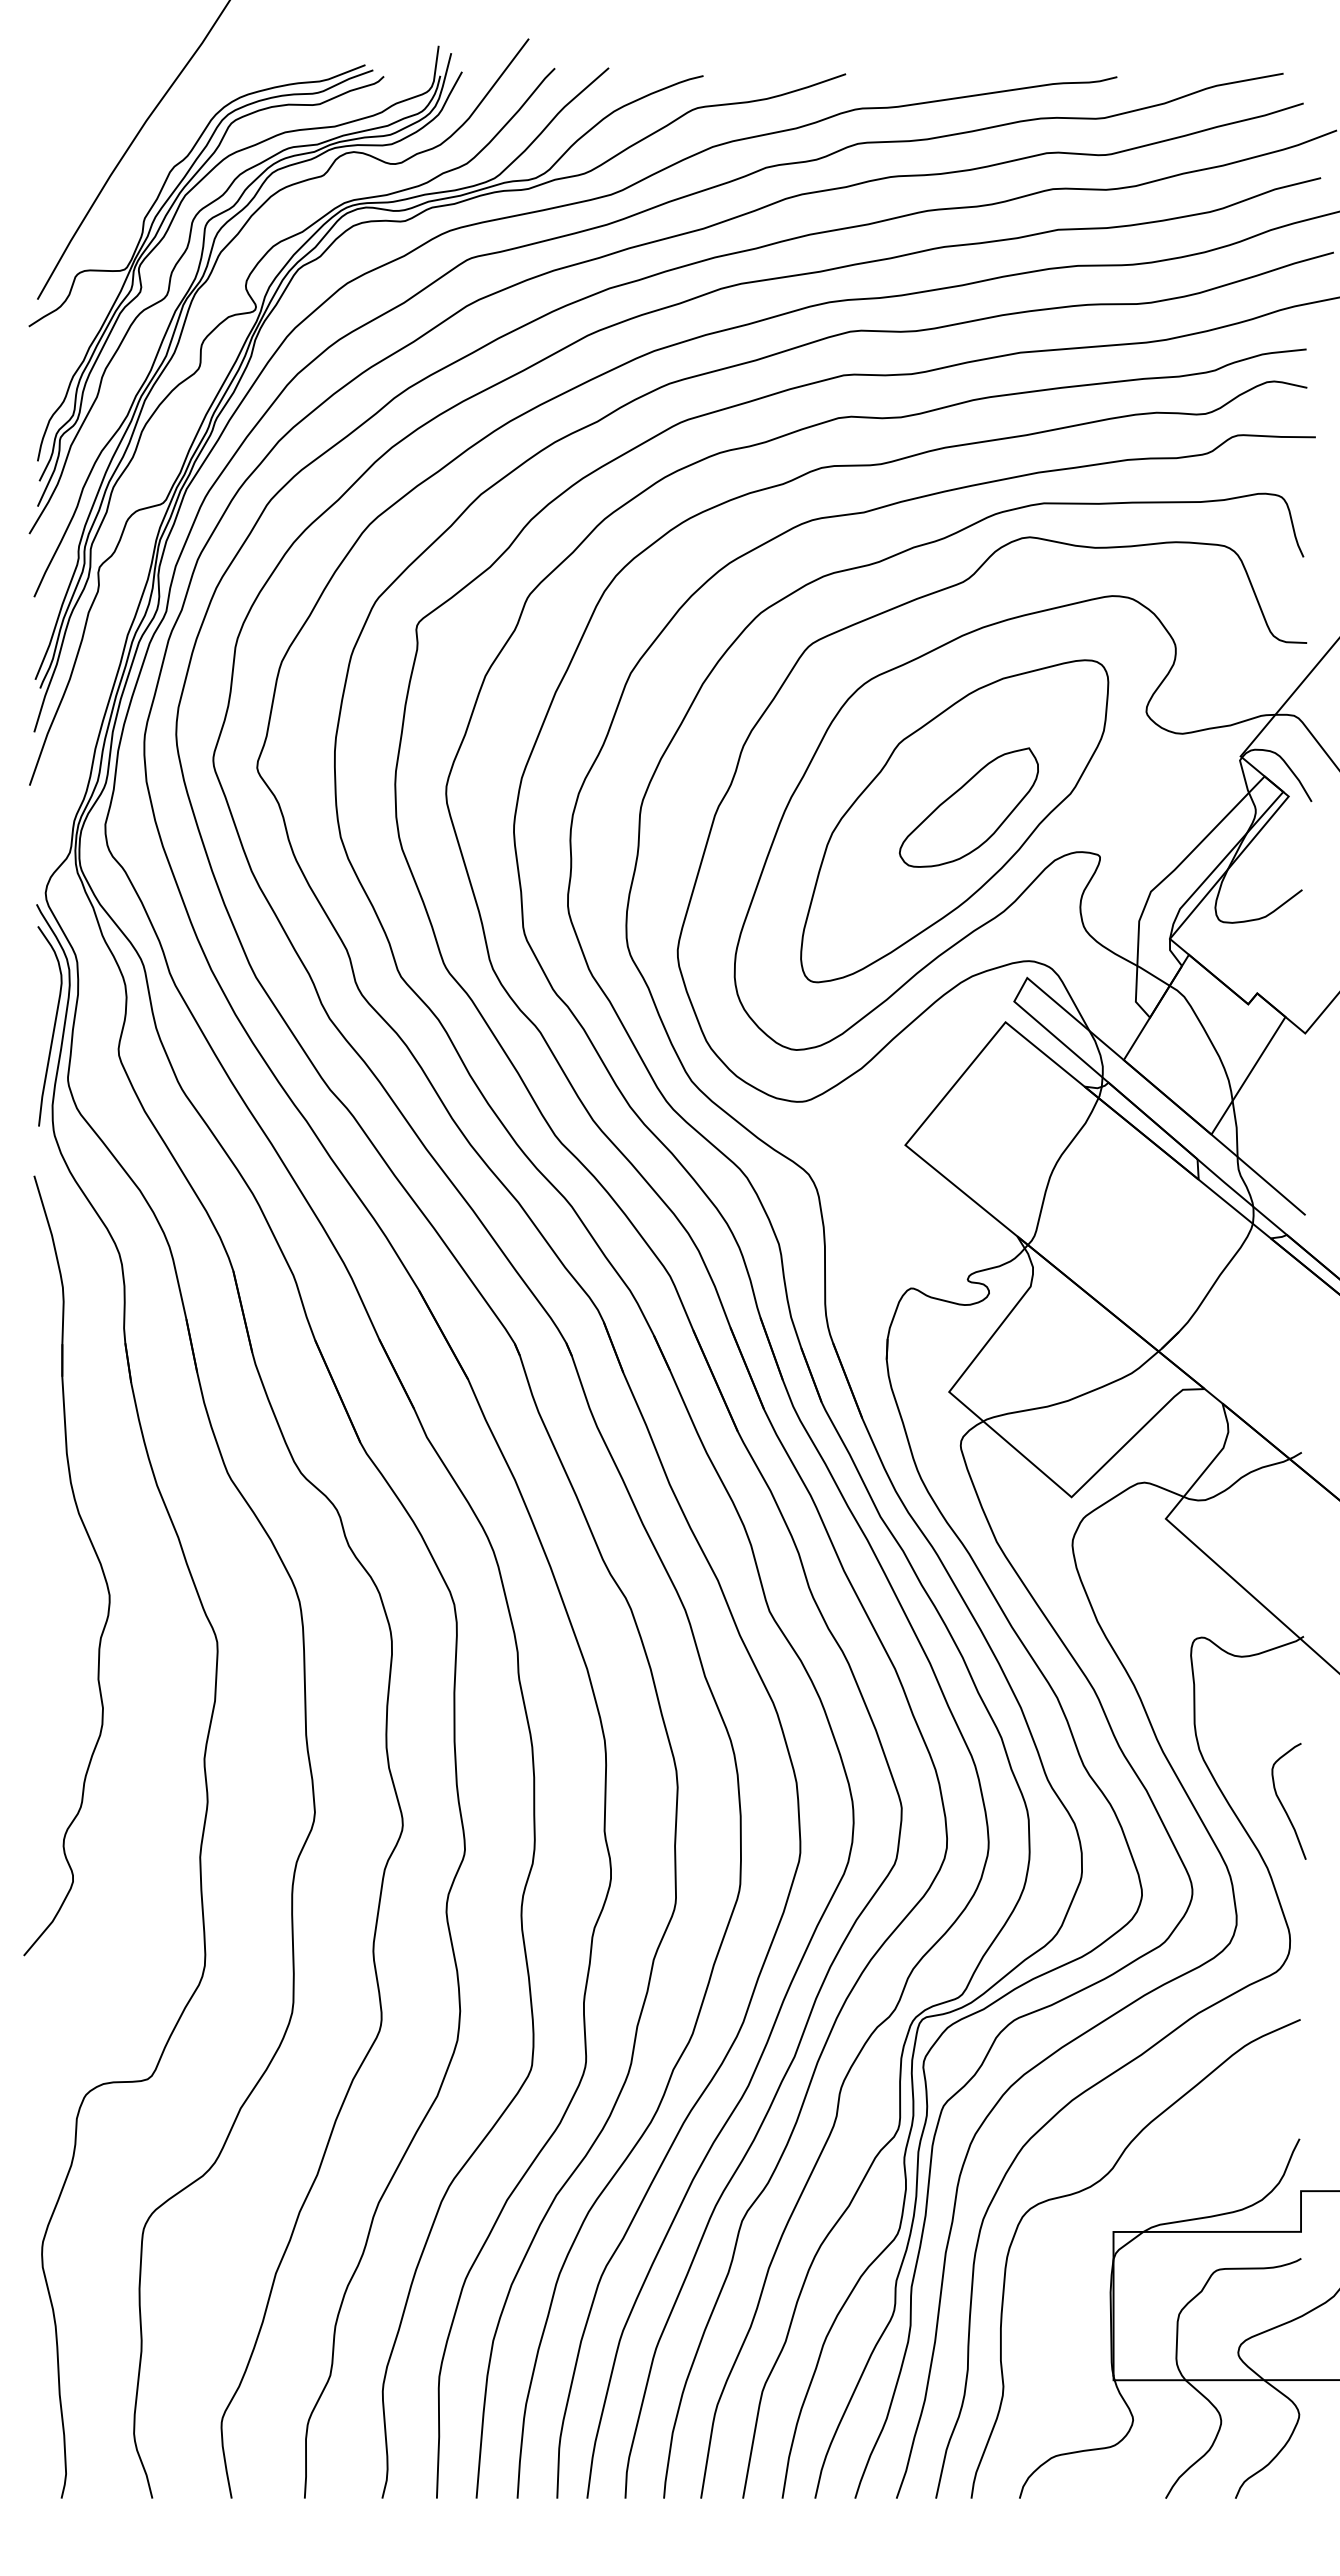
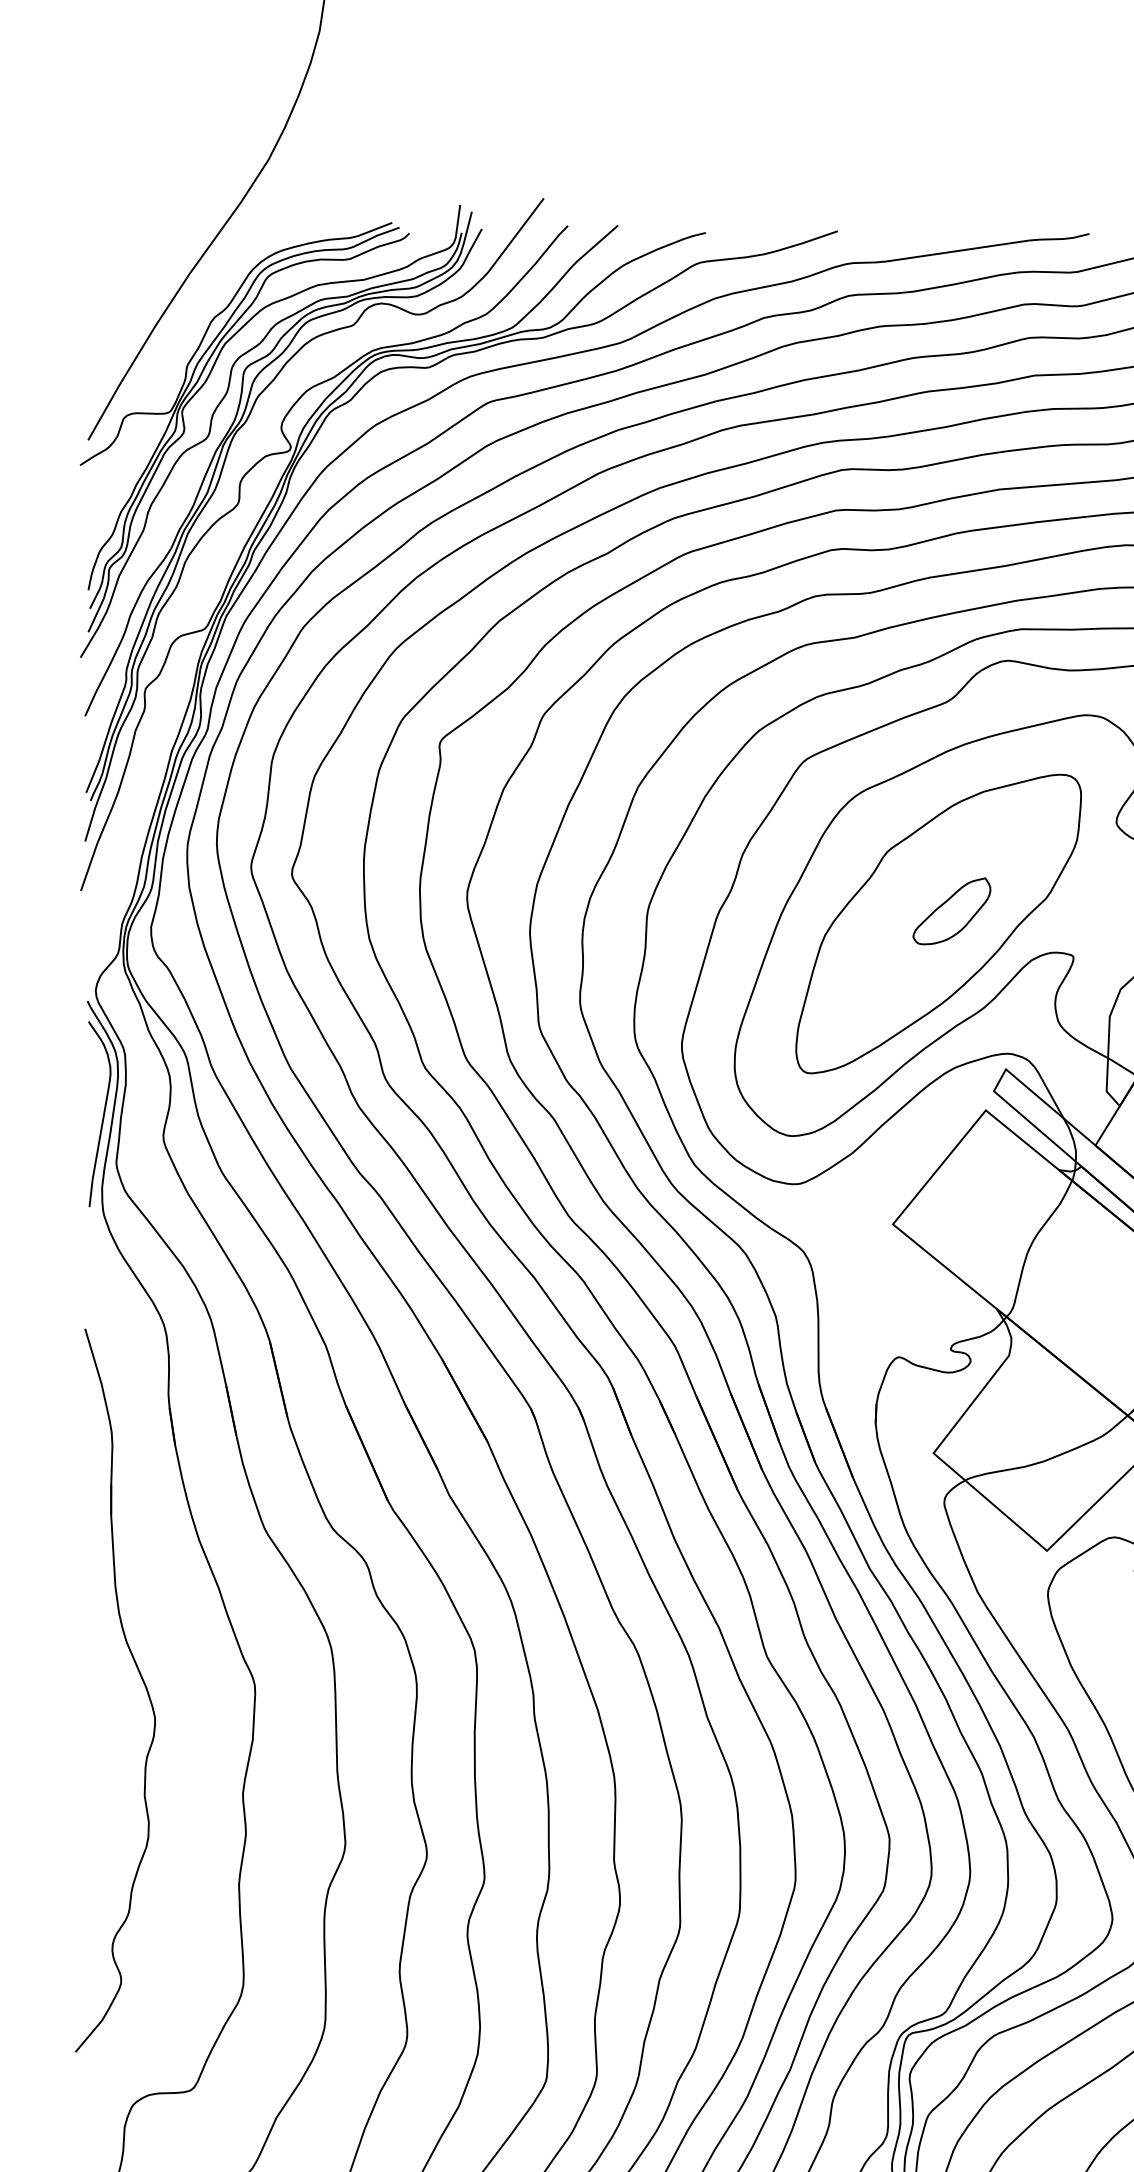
part: (968, 807) -> (951, 911), size x0.6
part: (94, 1552) -> (141, 1678), moved

